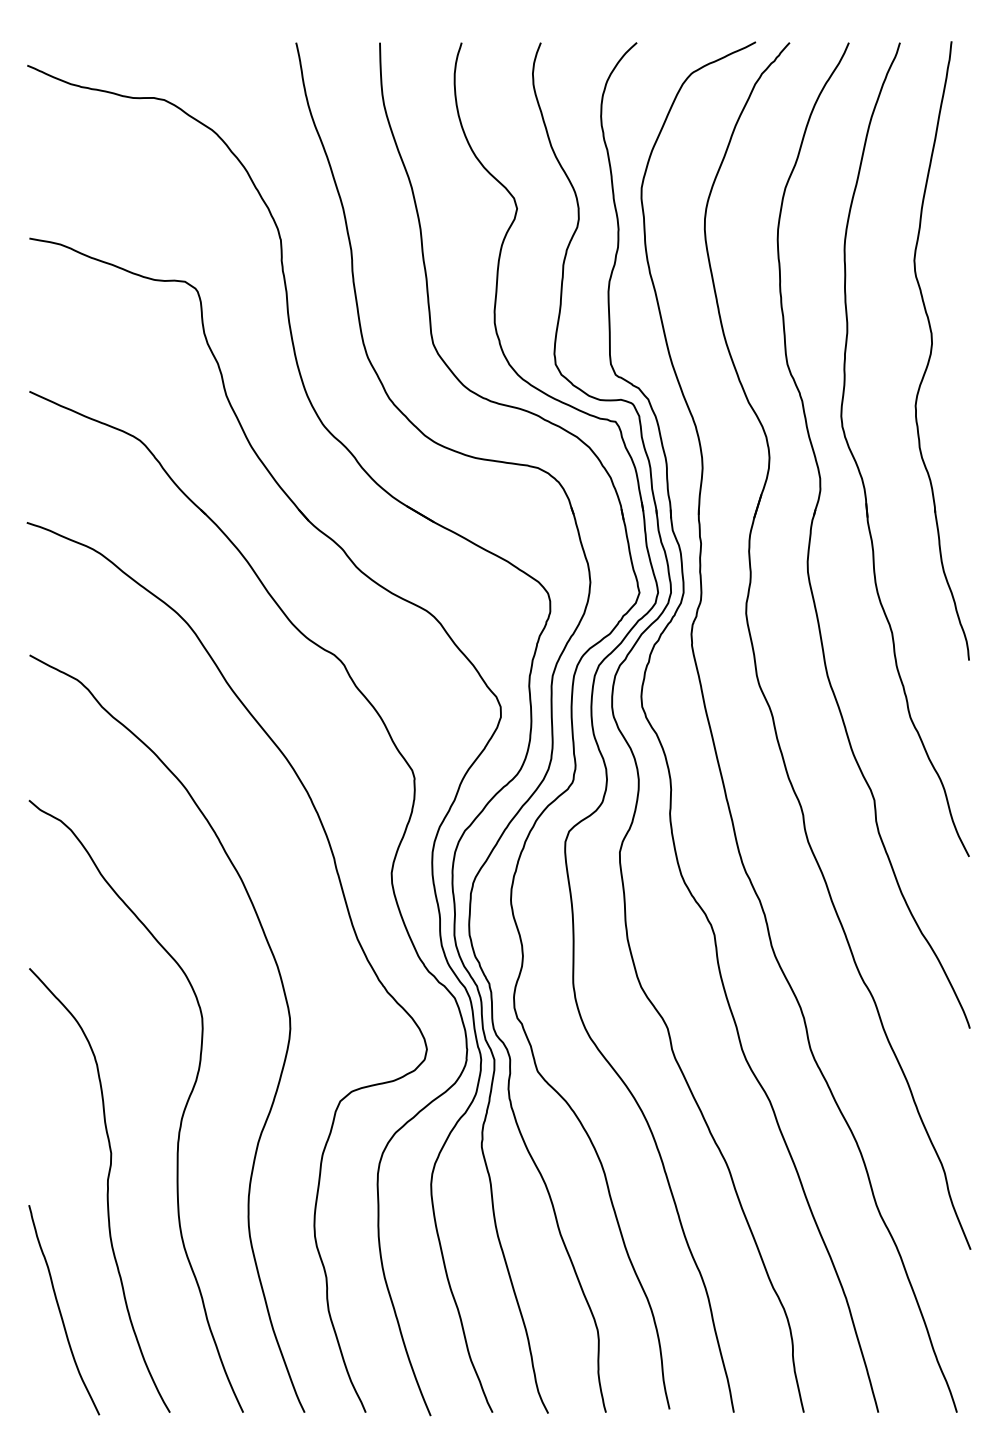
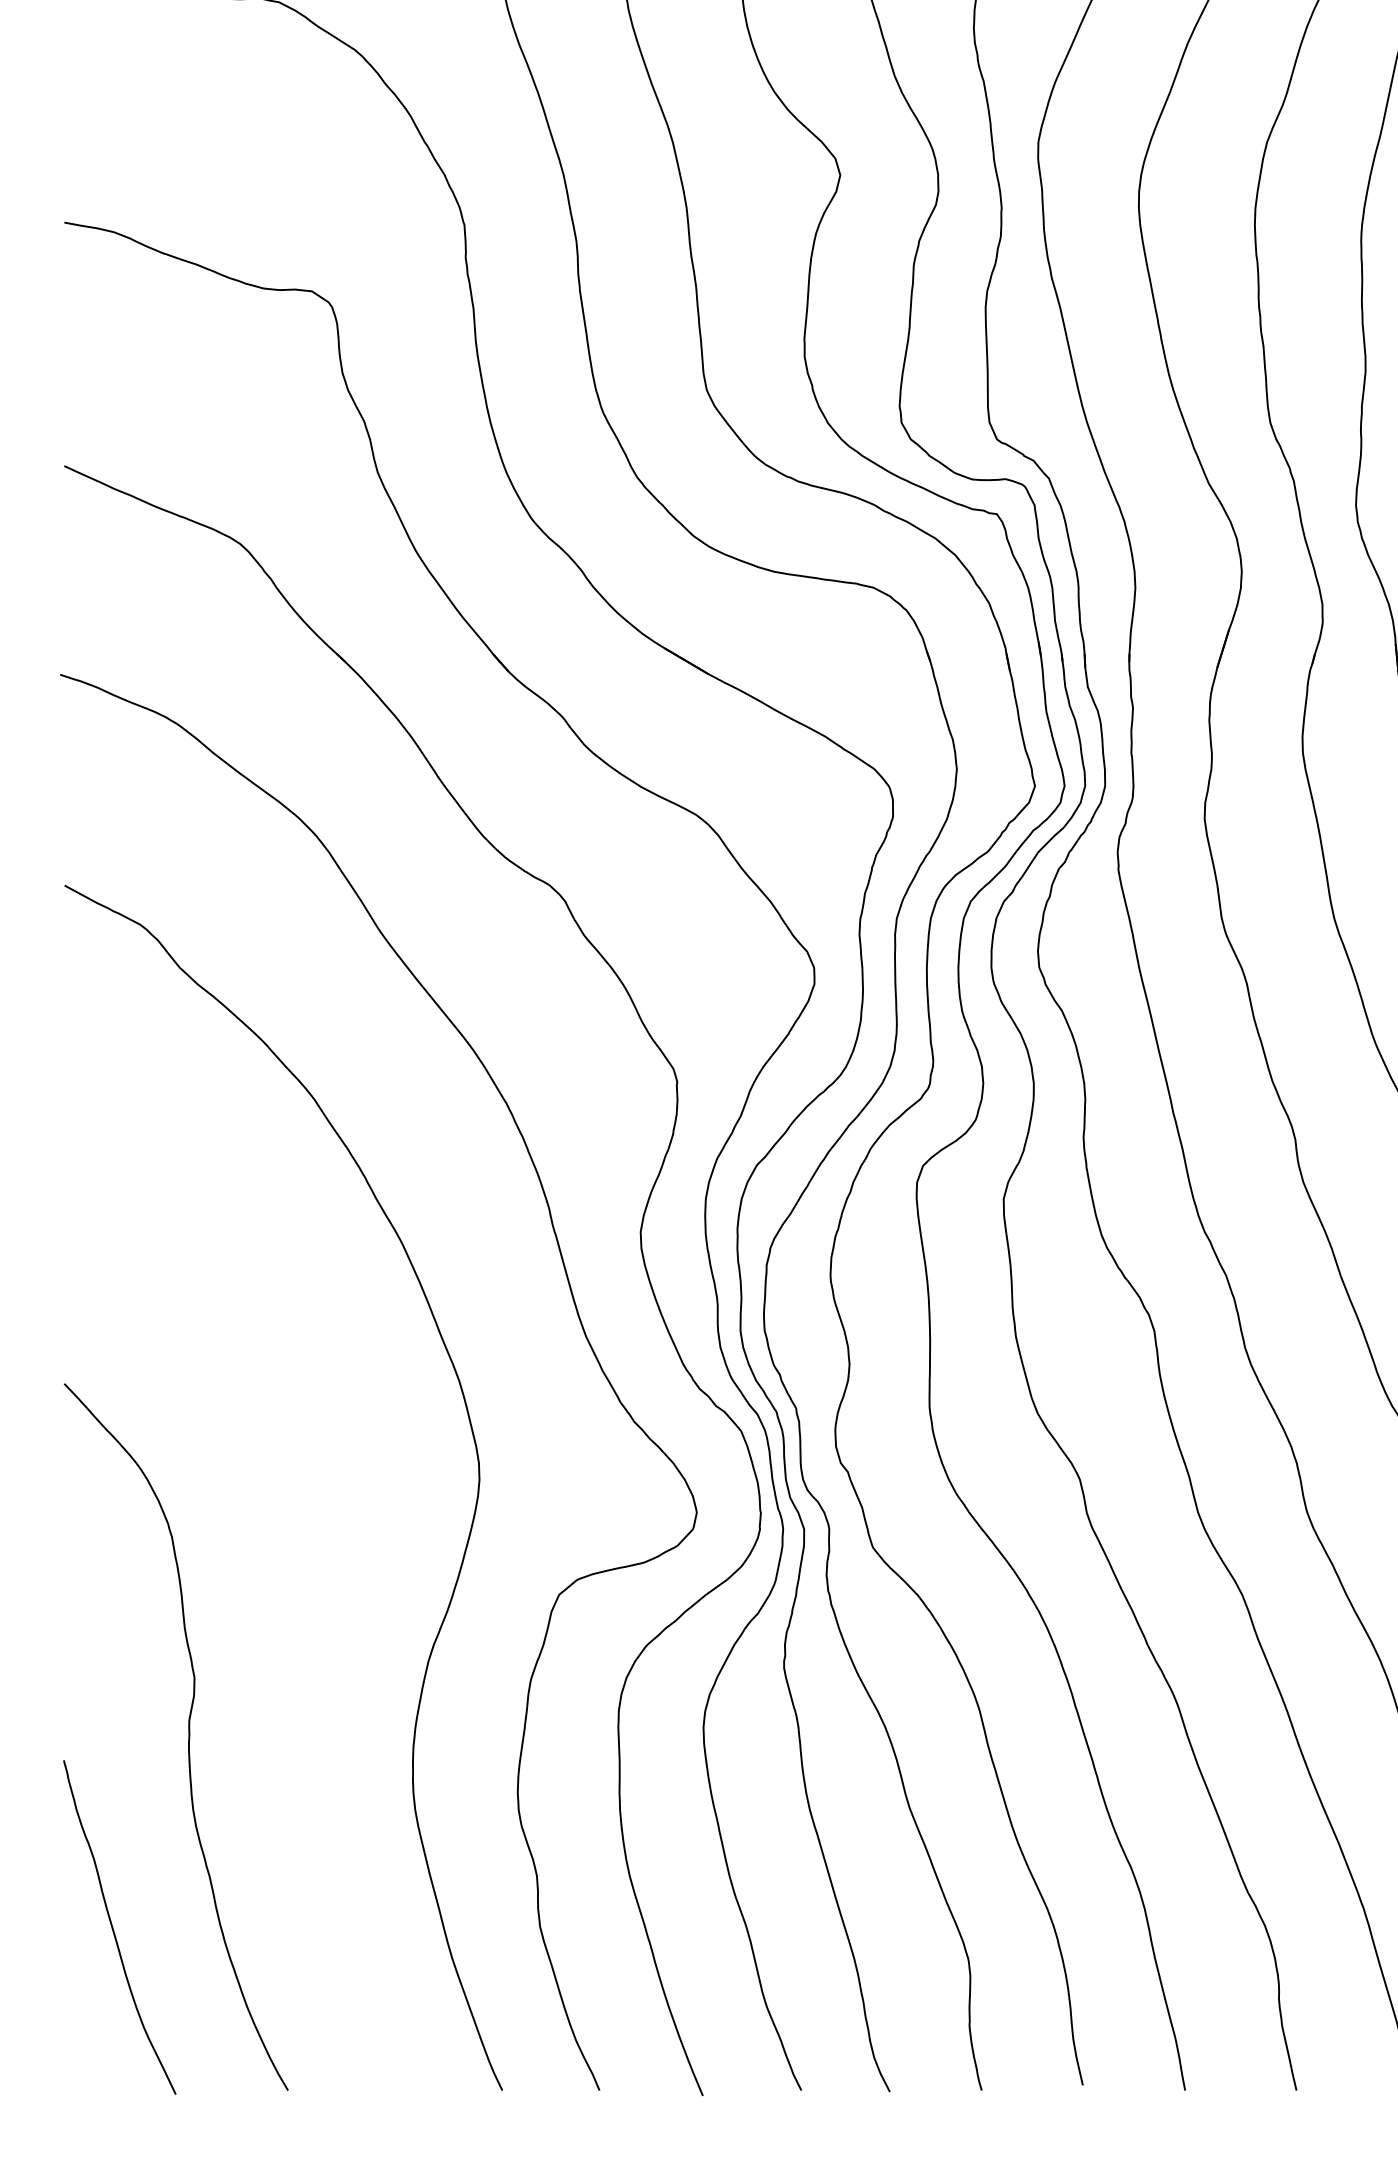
curve: (180, 1119) -> (304, 1624), removed

